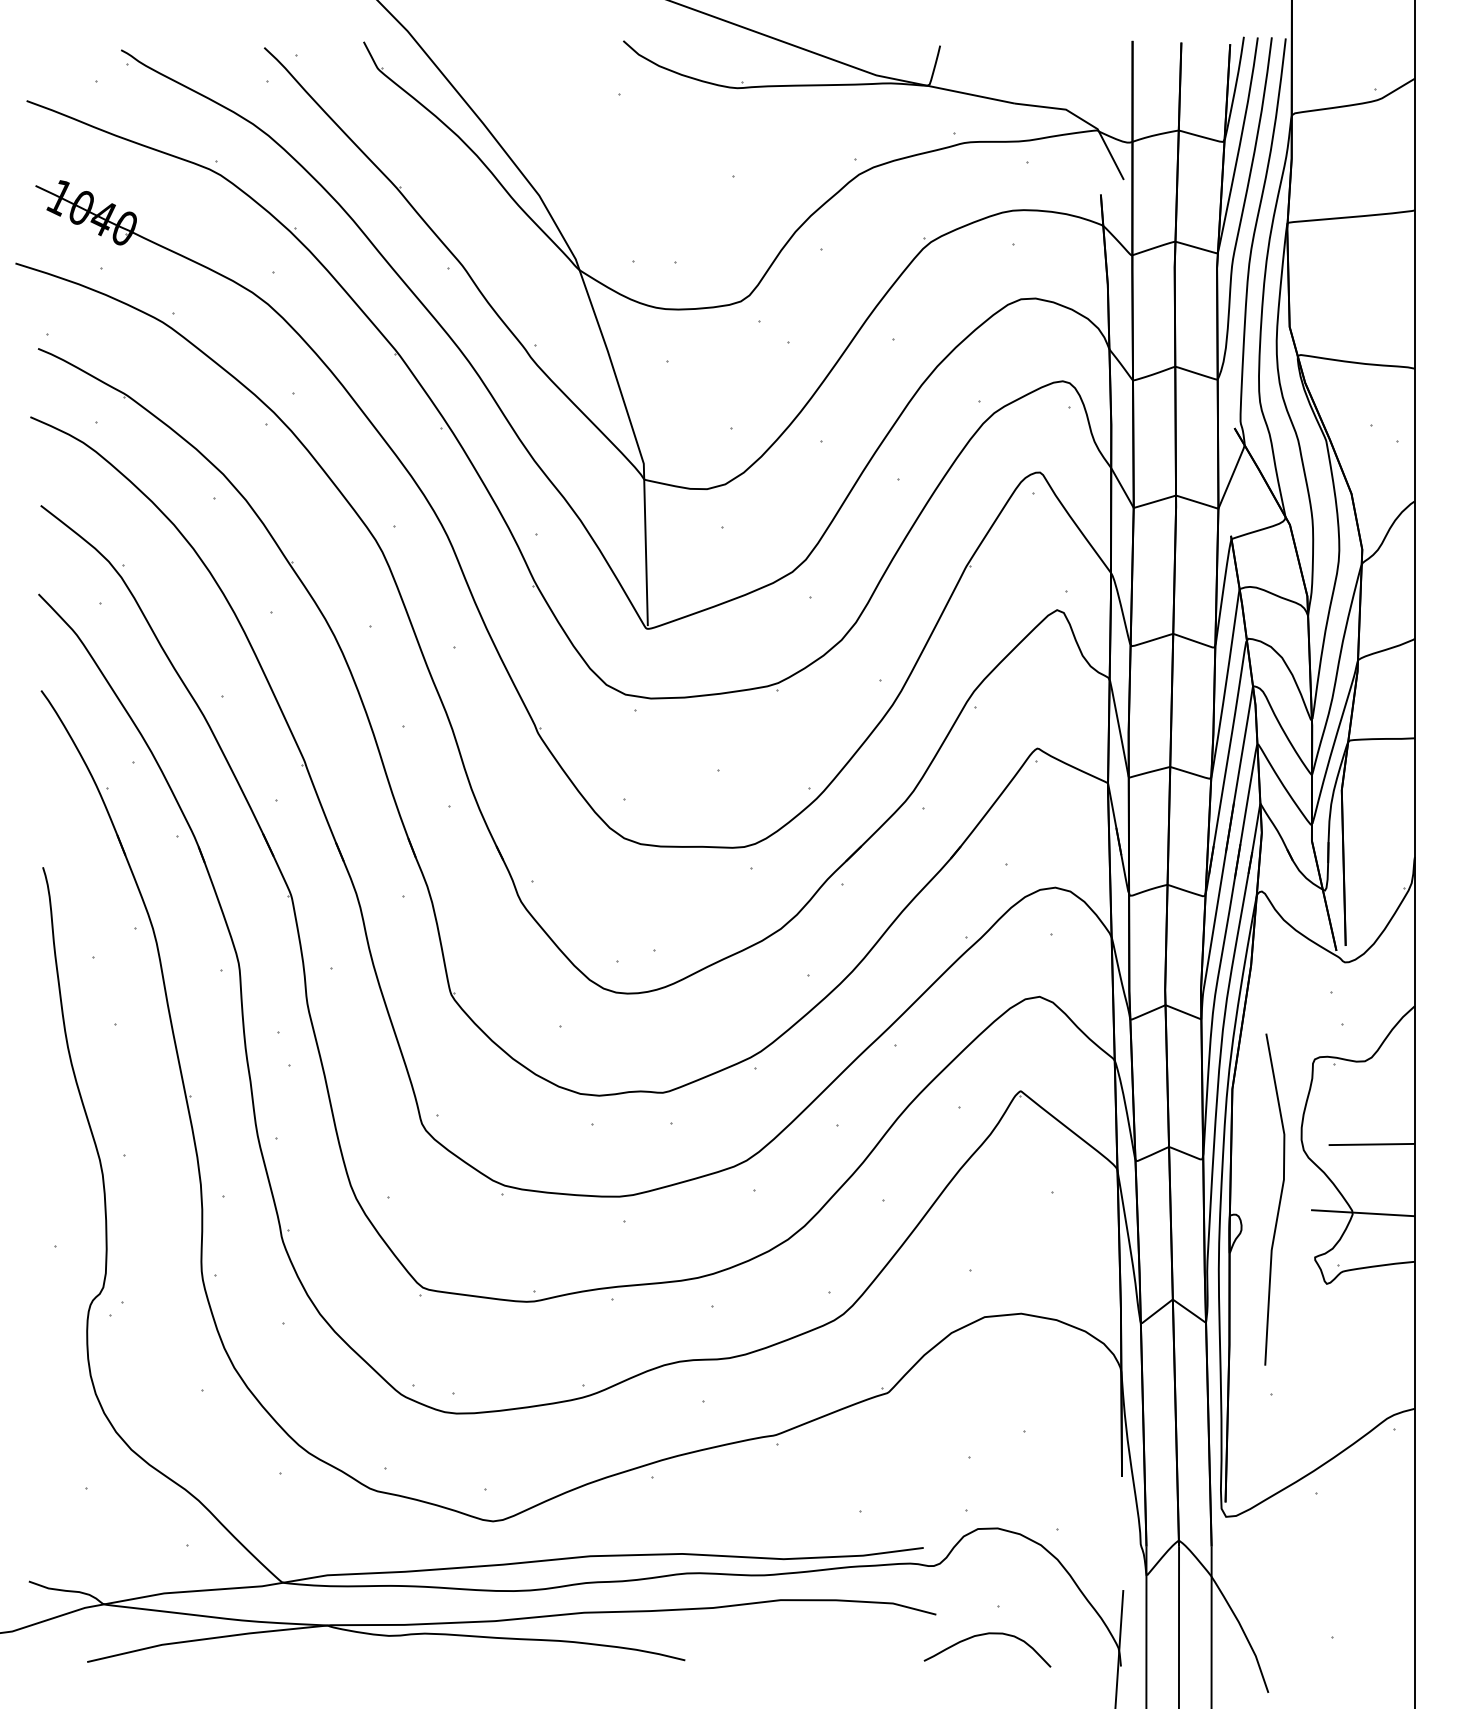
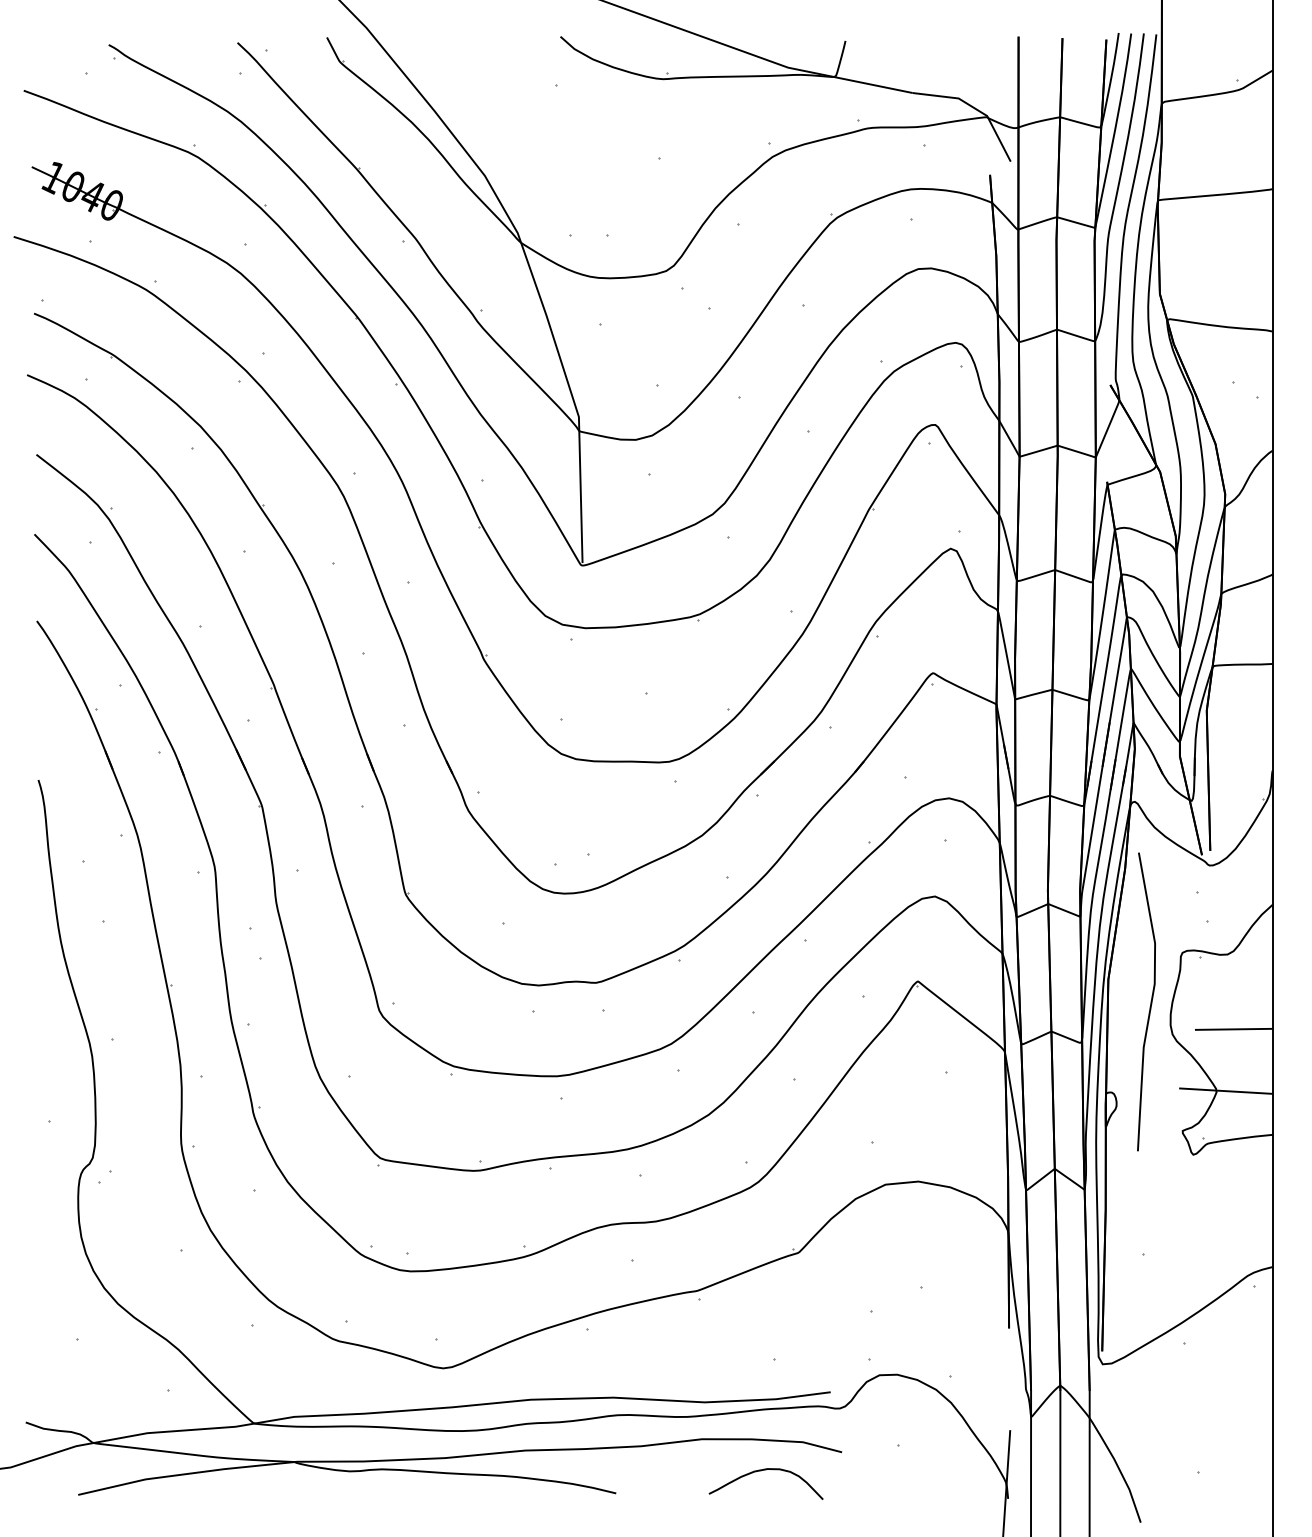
curve: (1279, 1199) -> (1150, 1001), moved
curve: (982, 1636) -> (761, 1471), moved

